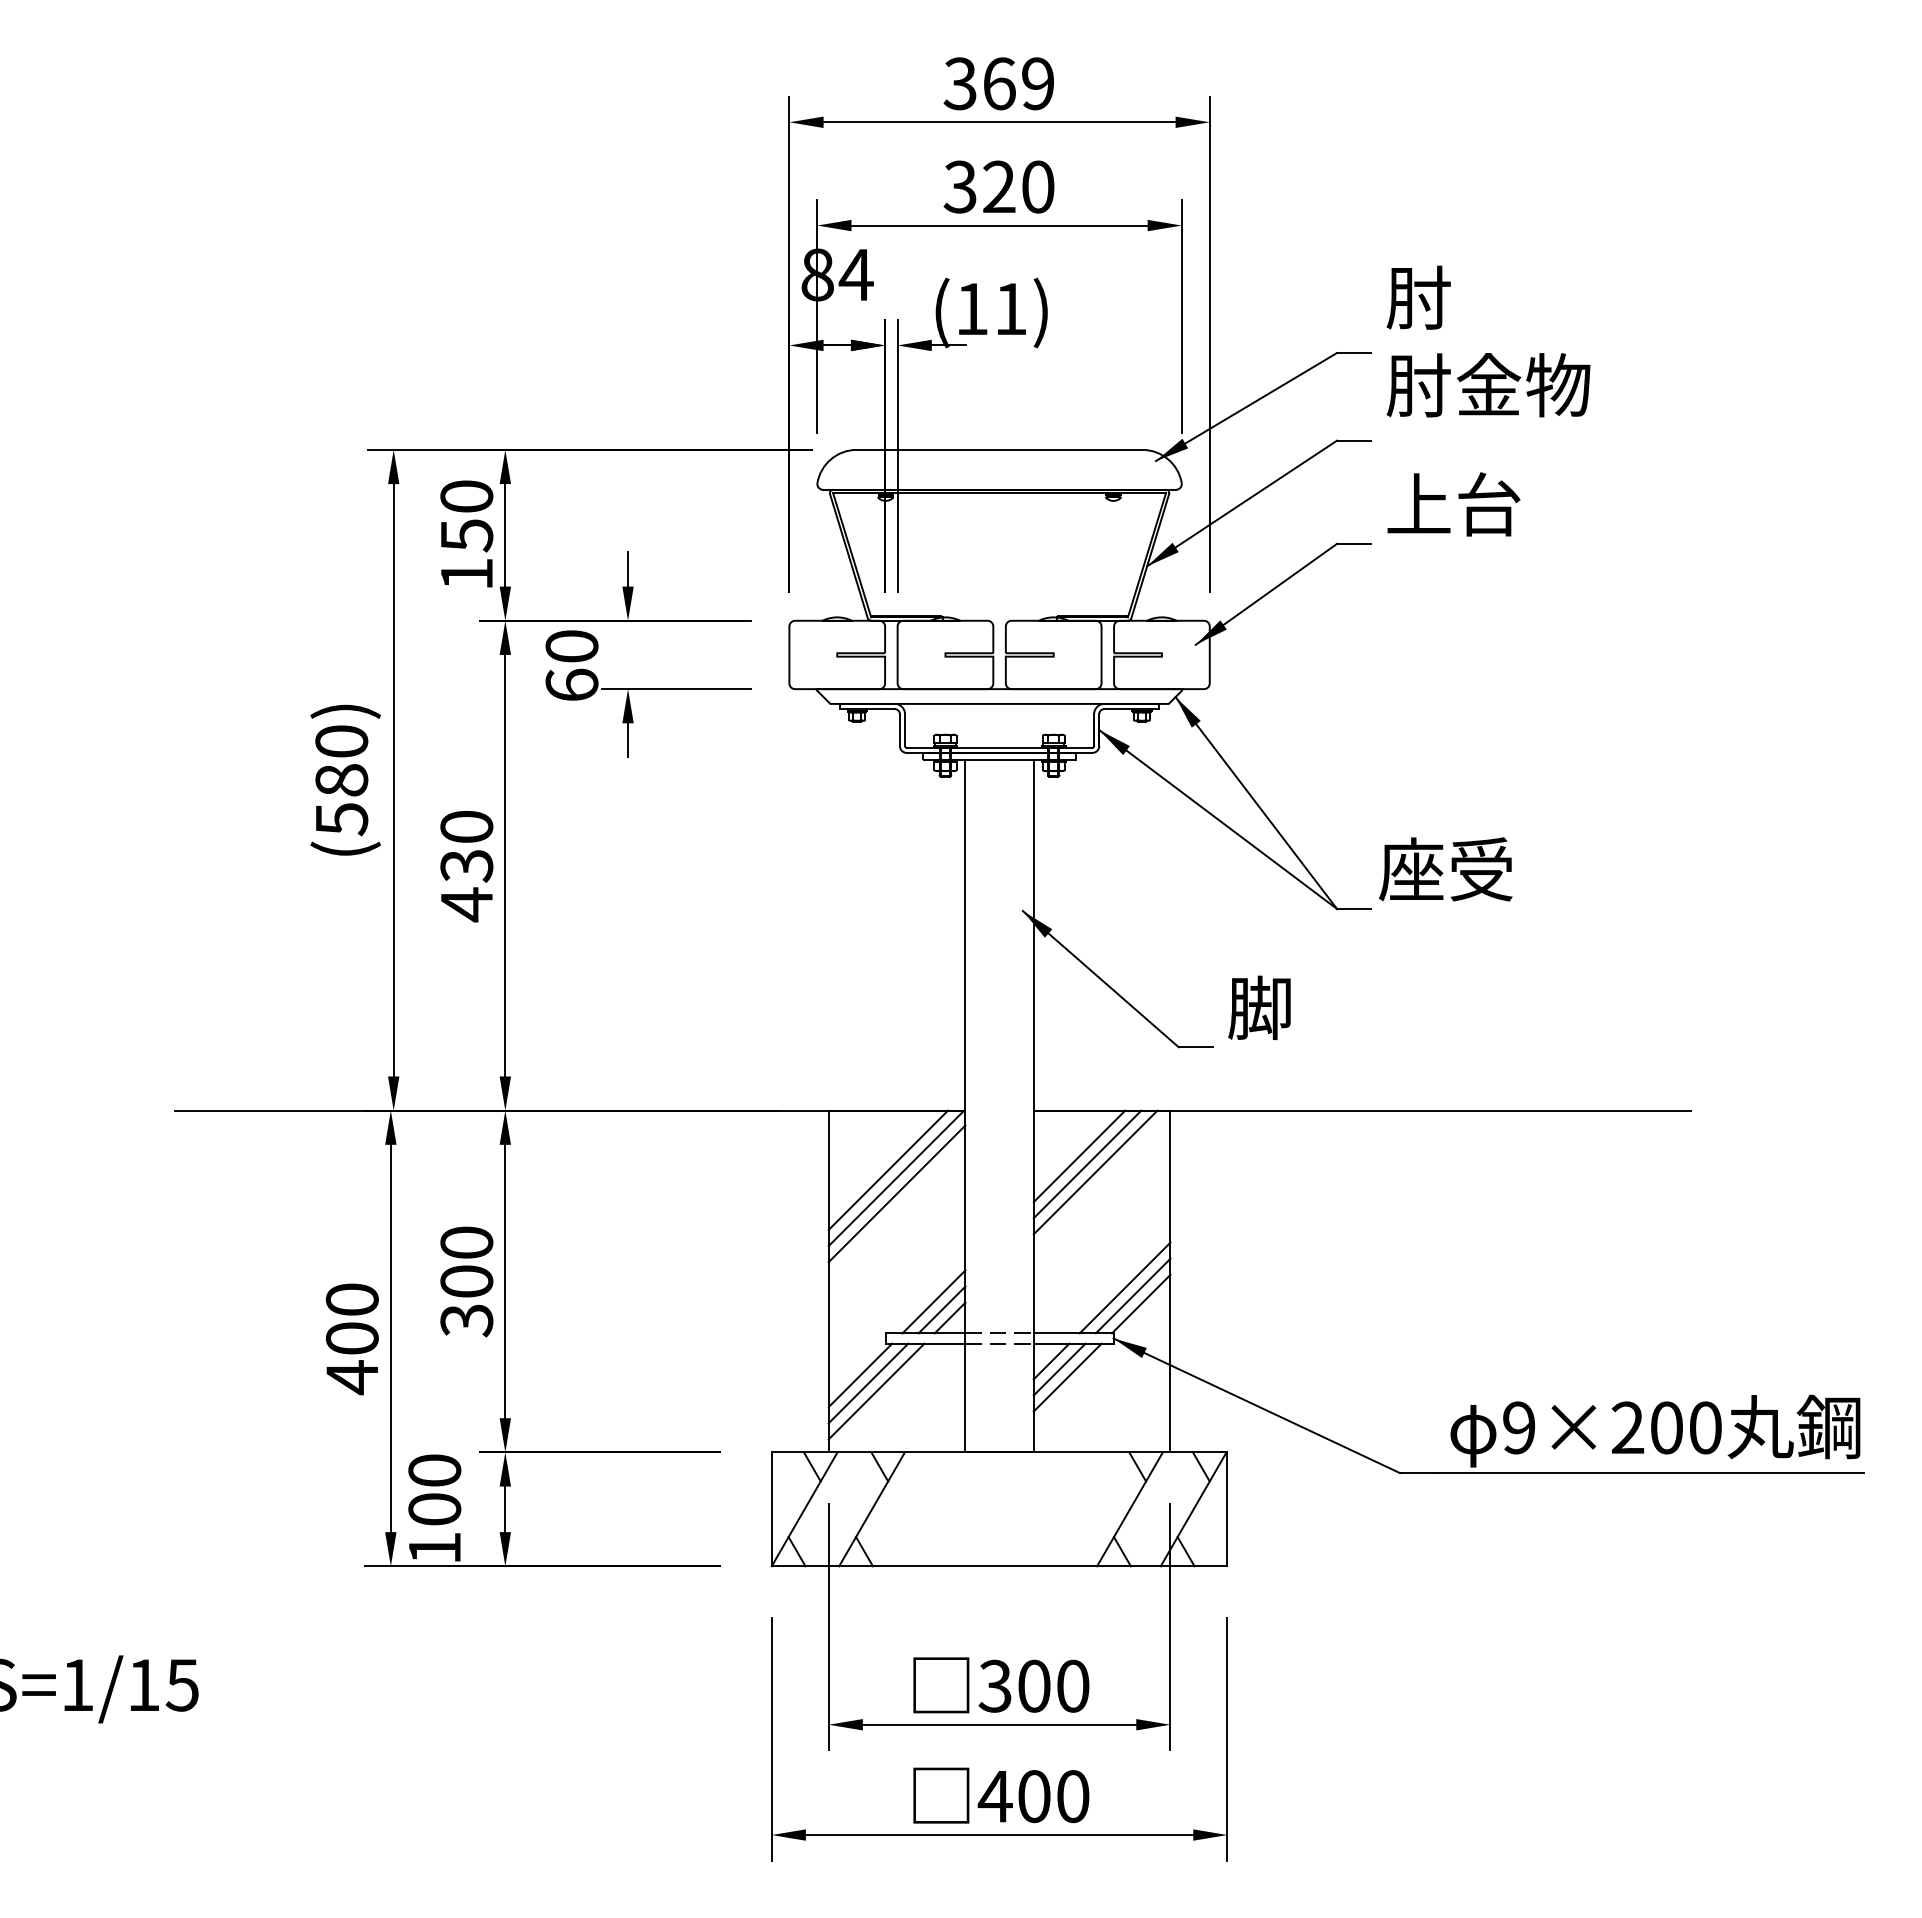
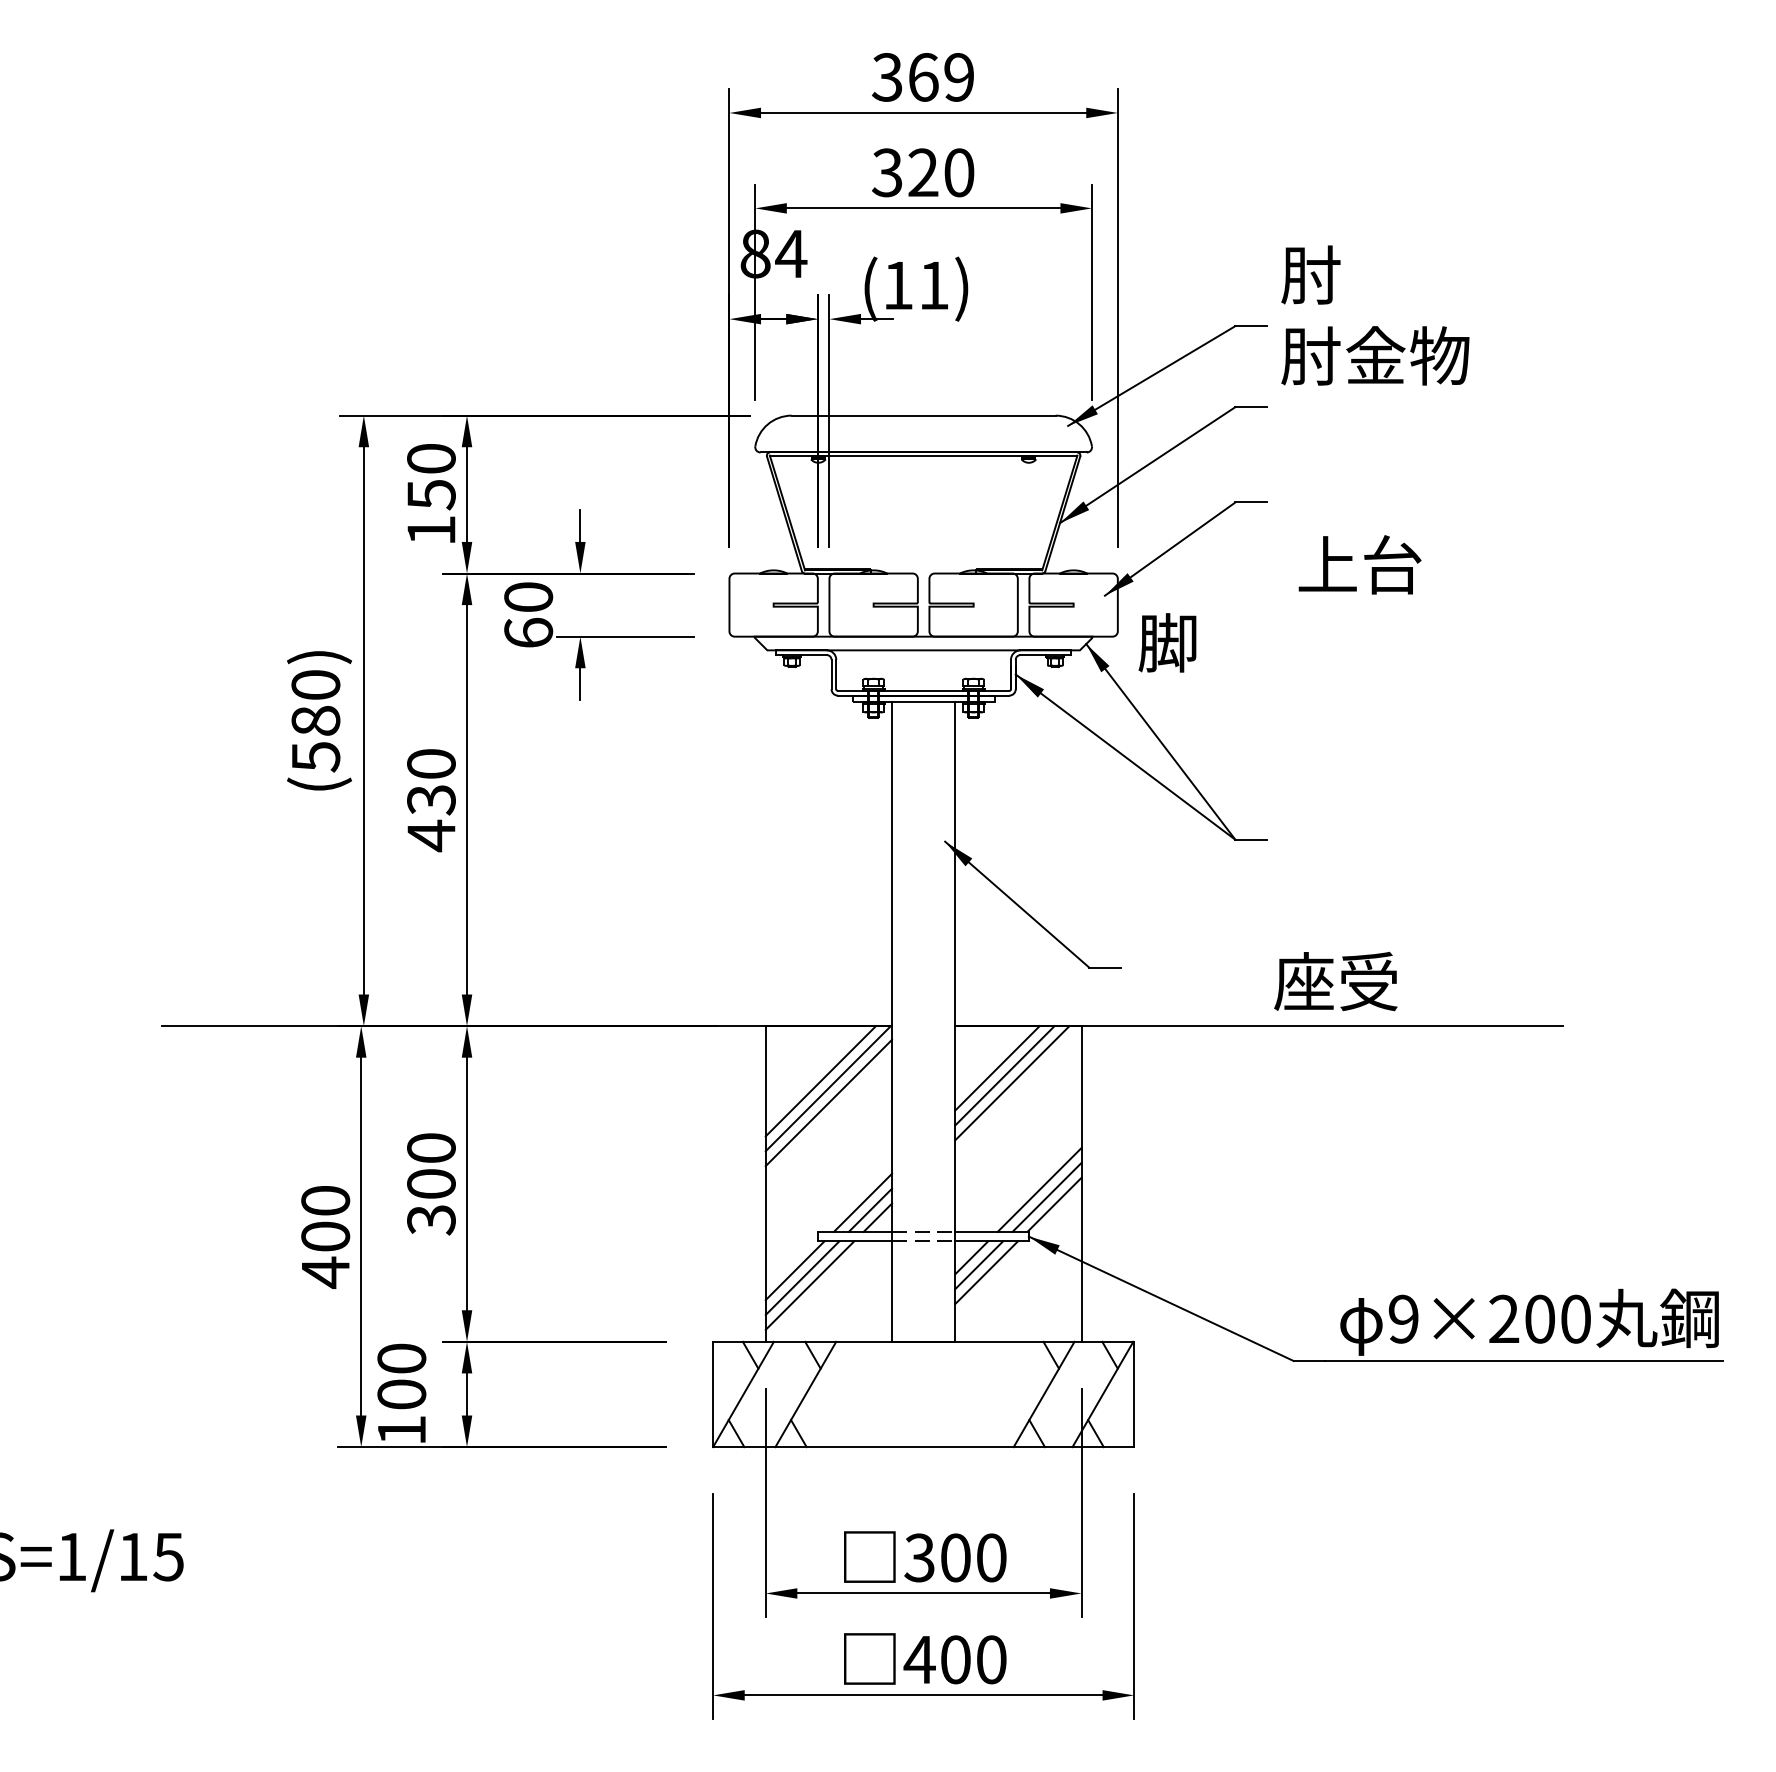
text: (1453, 504) -> (1359, 564), moved
text: (1445, 869) -> (1335, 981), moved
text: (1259, 1007) -> (1167, 642), moved

